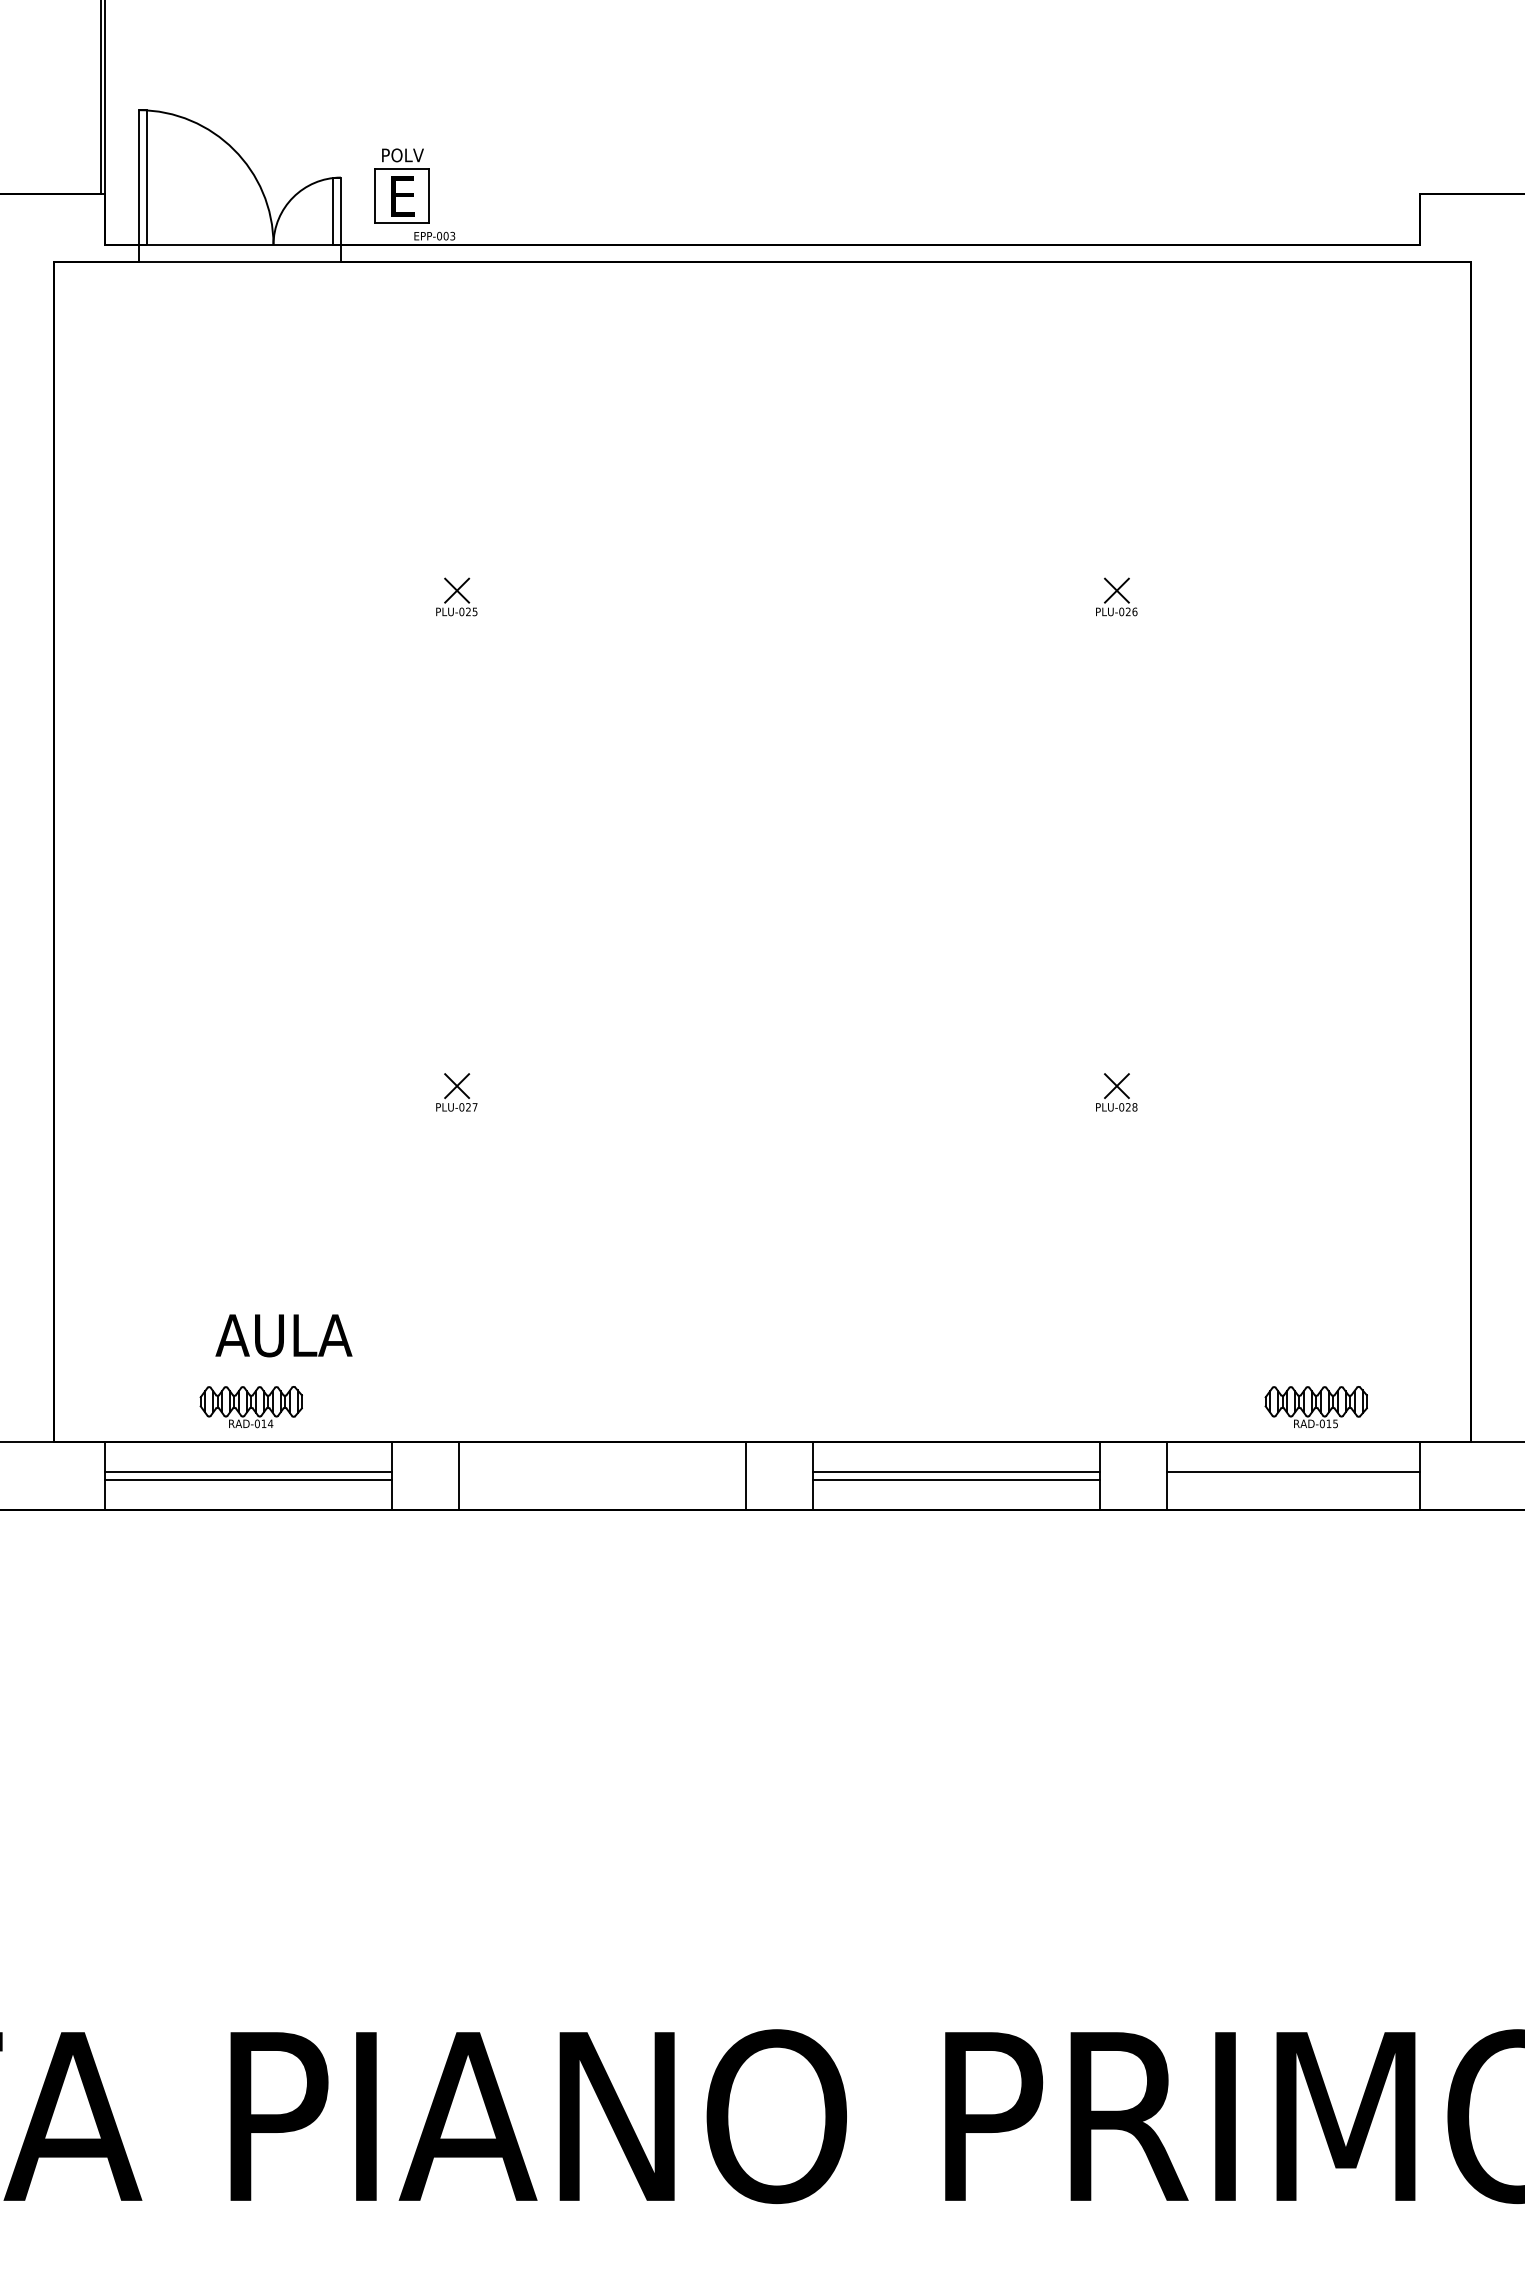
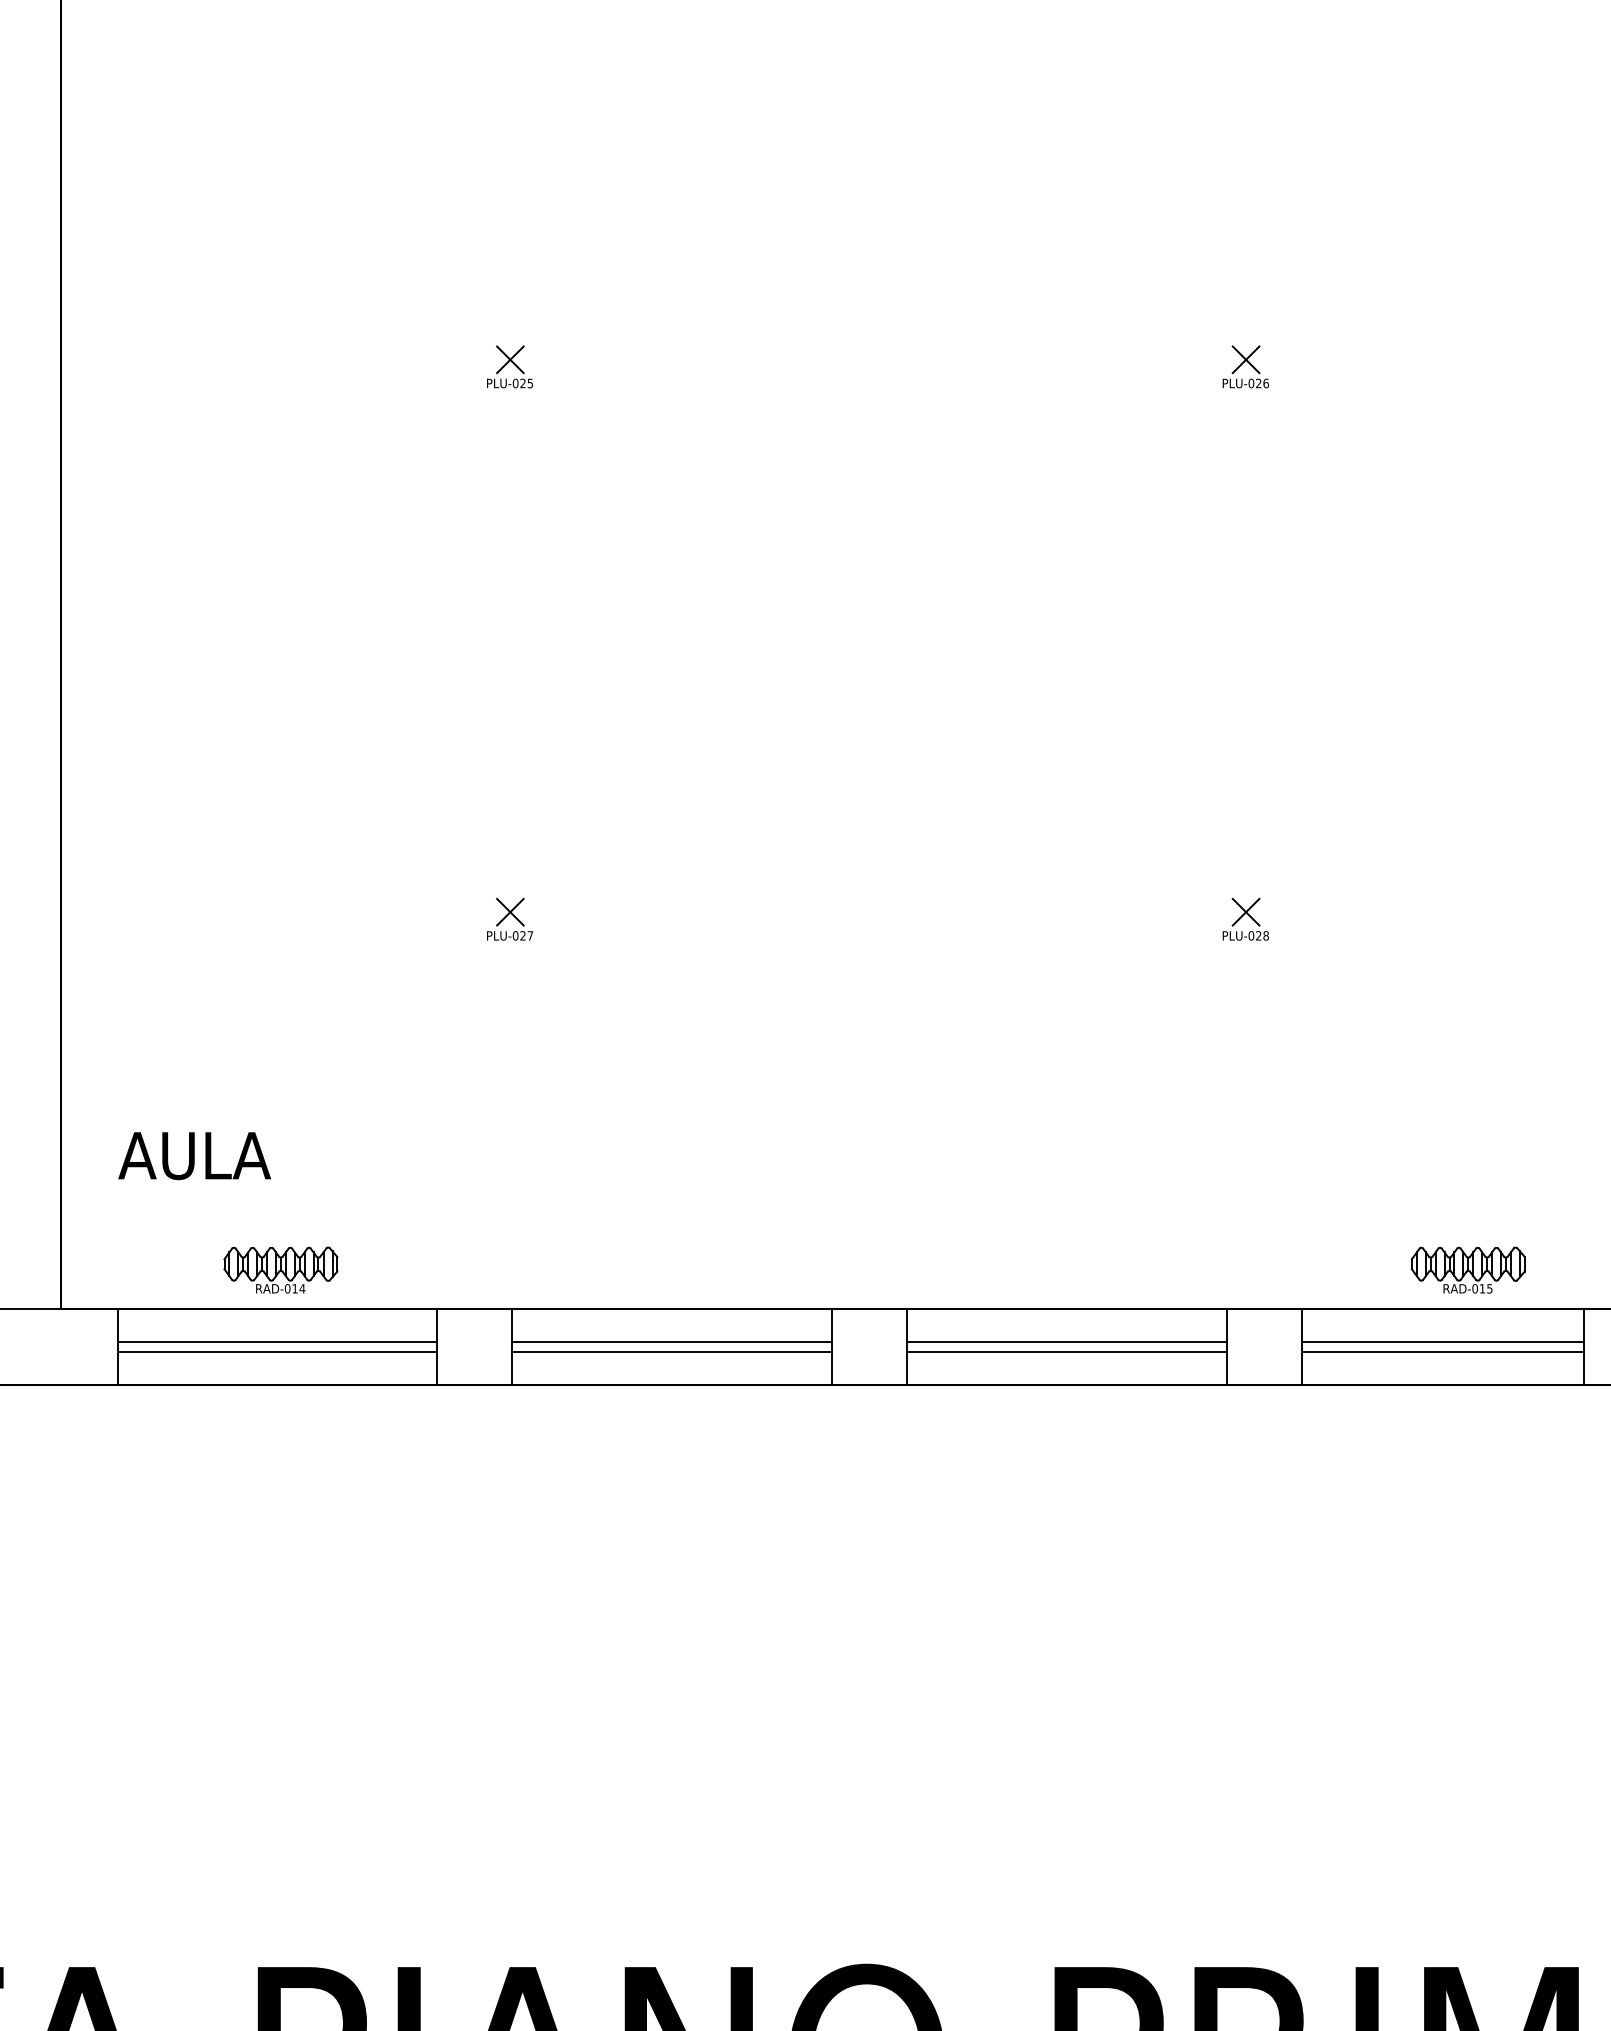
text: (283, 1335) -> (194, 1155), moved
line: (601, 1471) -> (671, 1341), added
line: (601, 1480) -> (671, 1351), added
line: (1293, 1480) -> (1442, 1351), added

